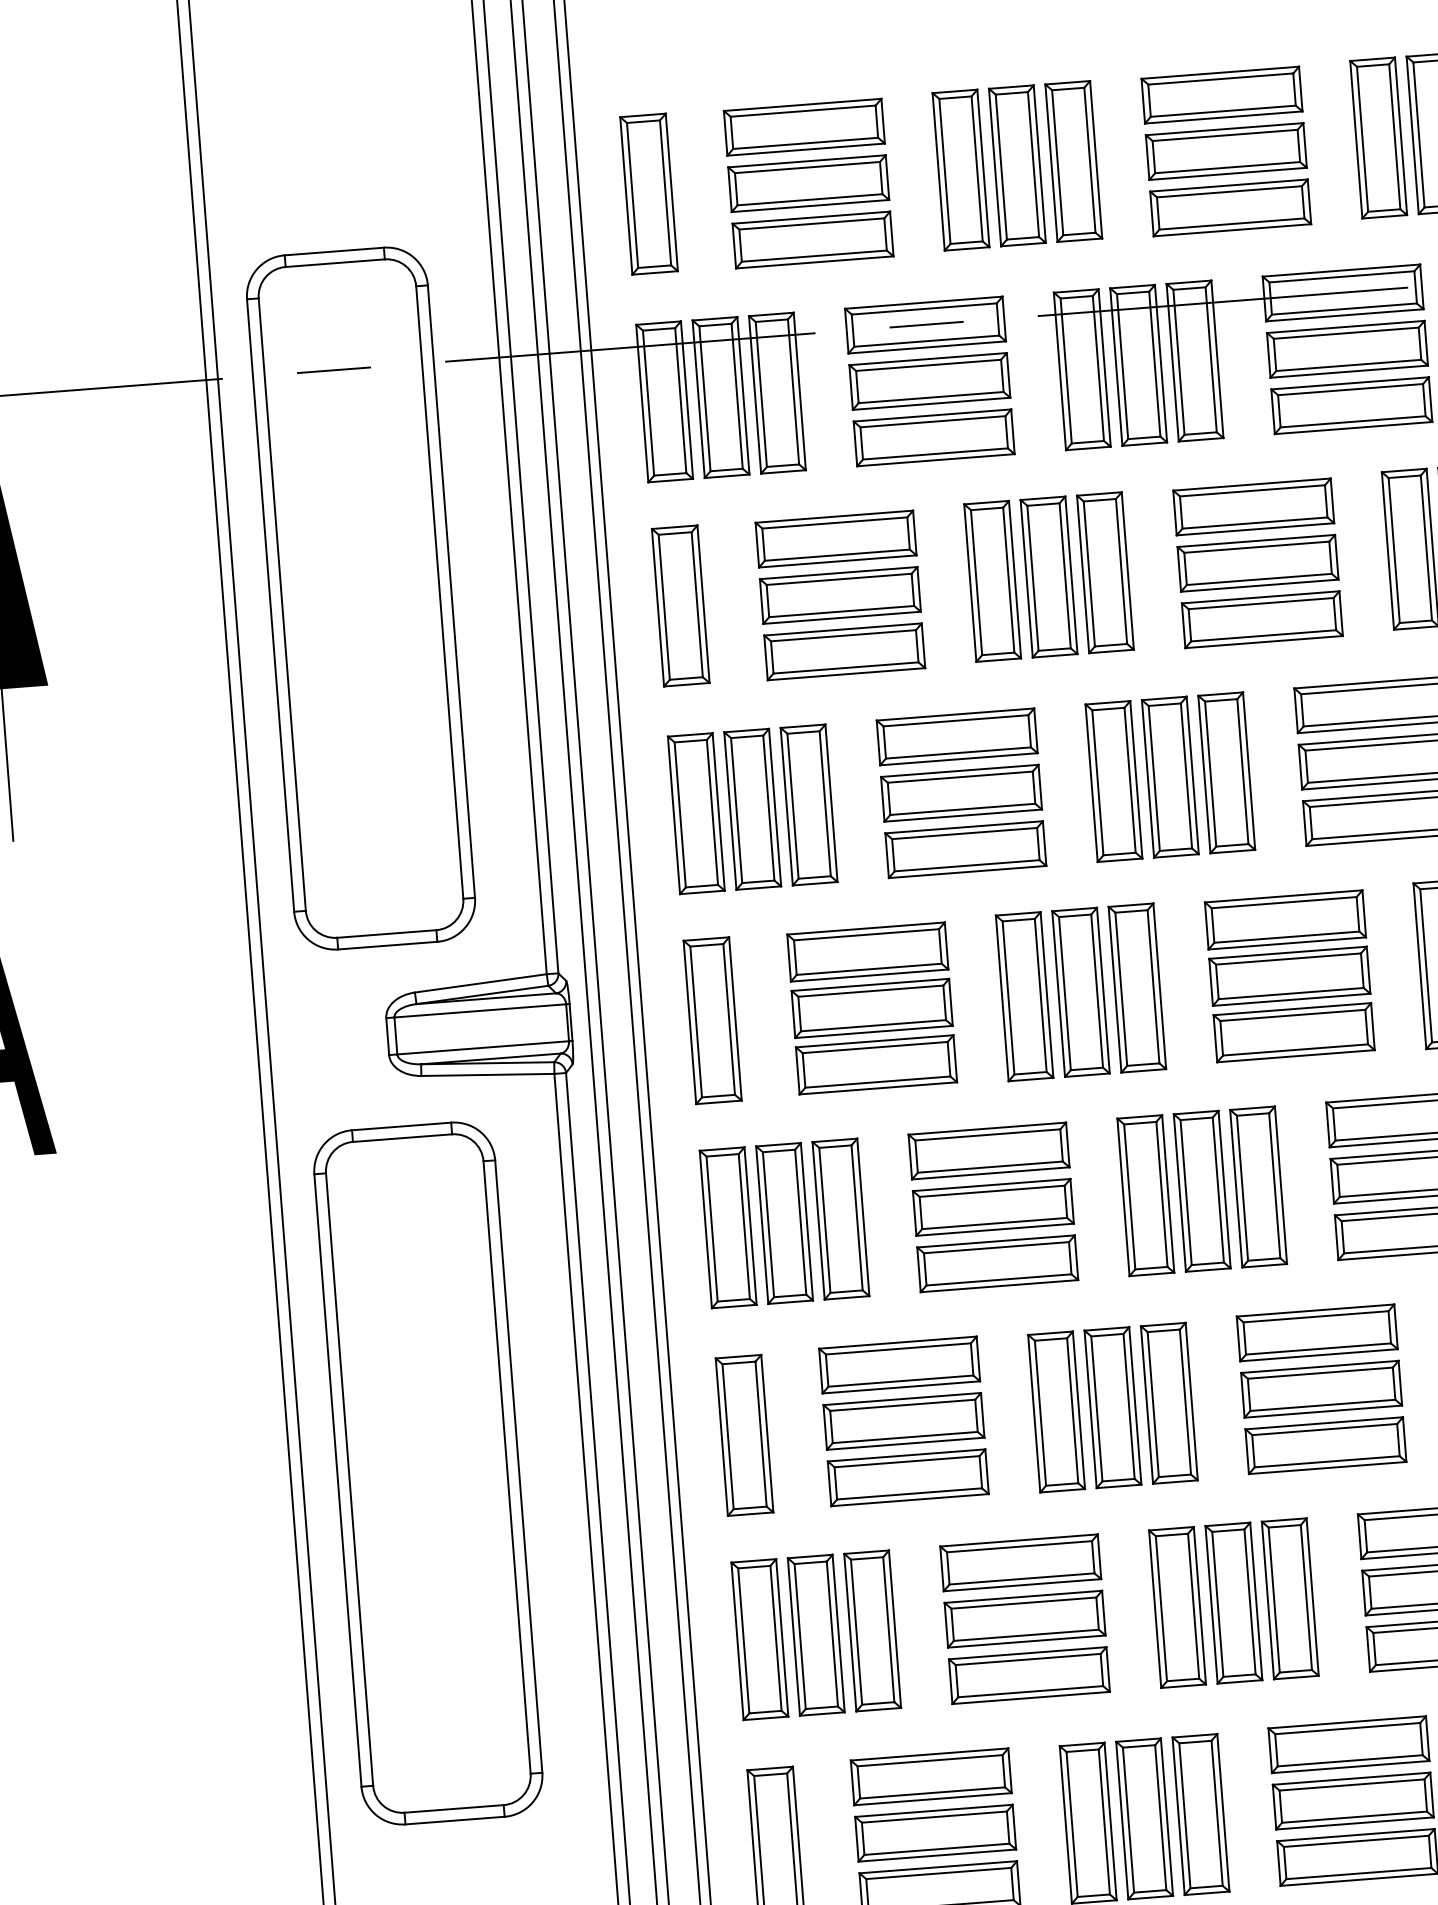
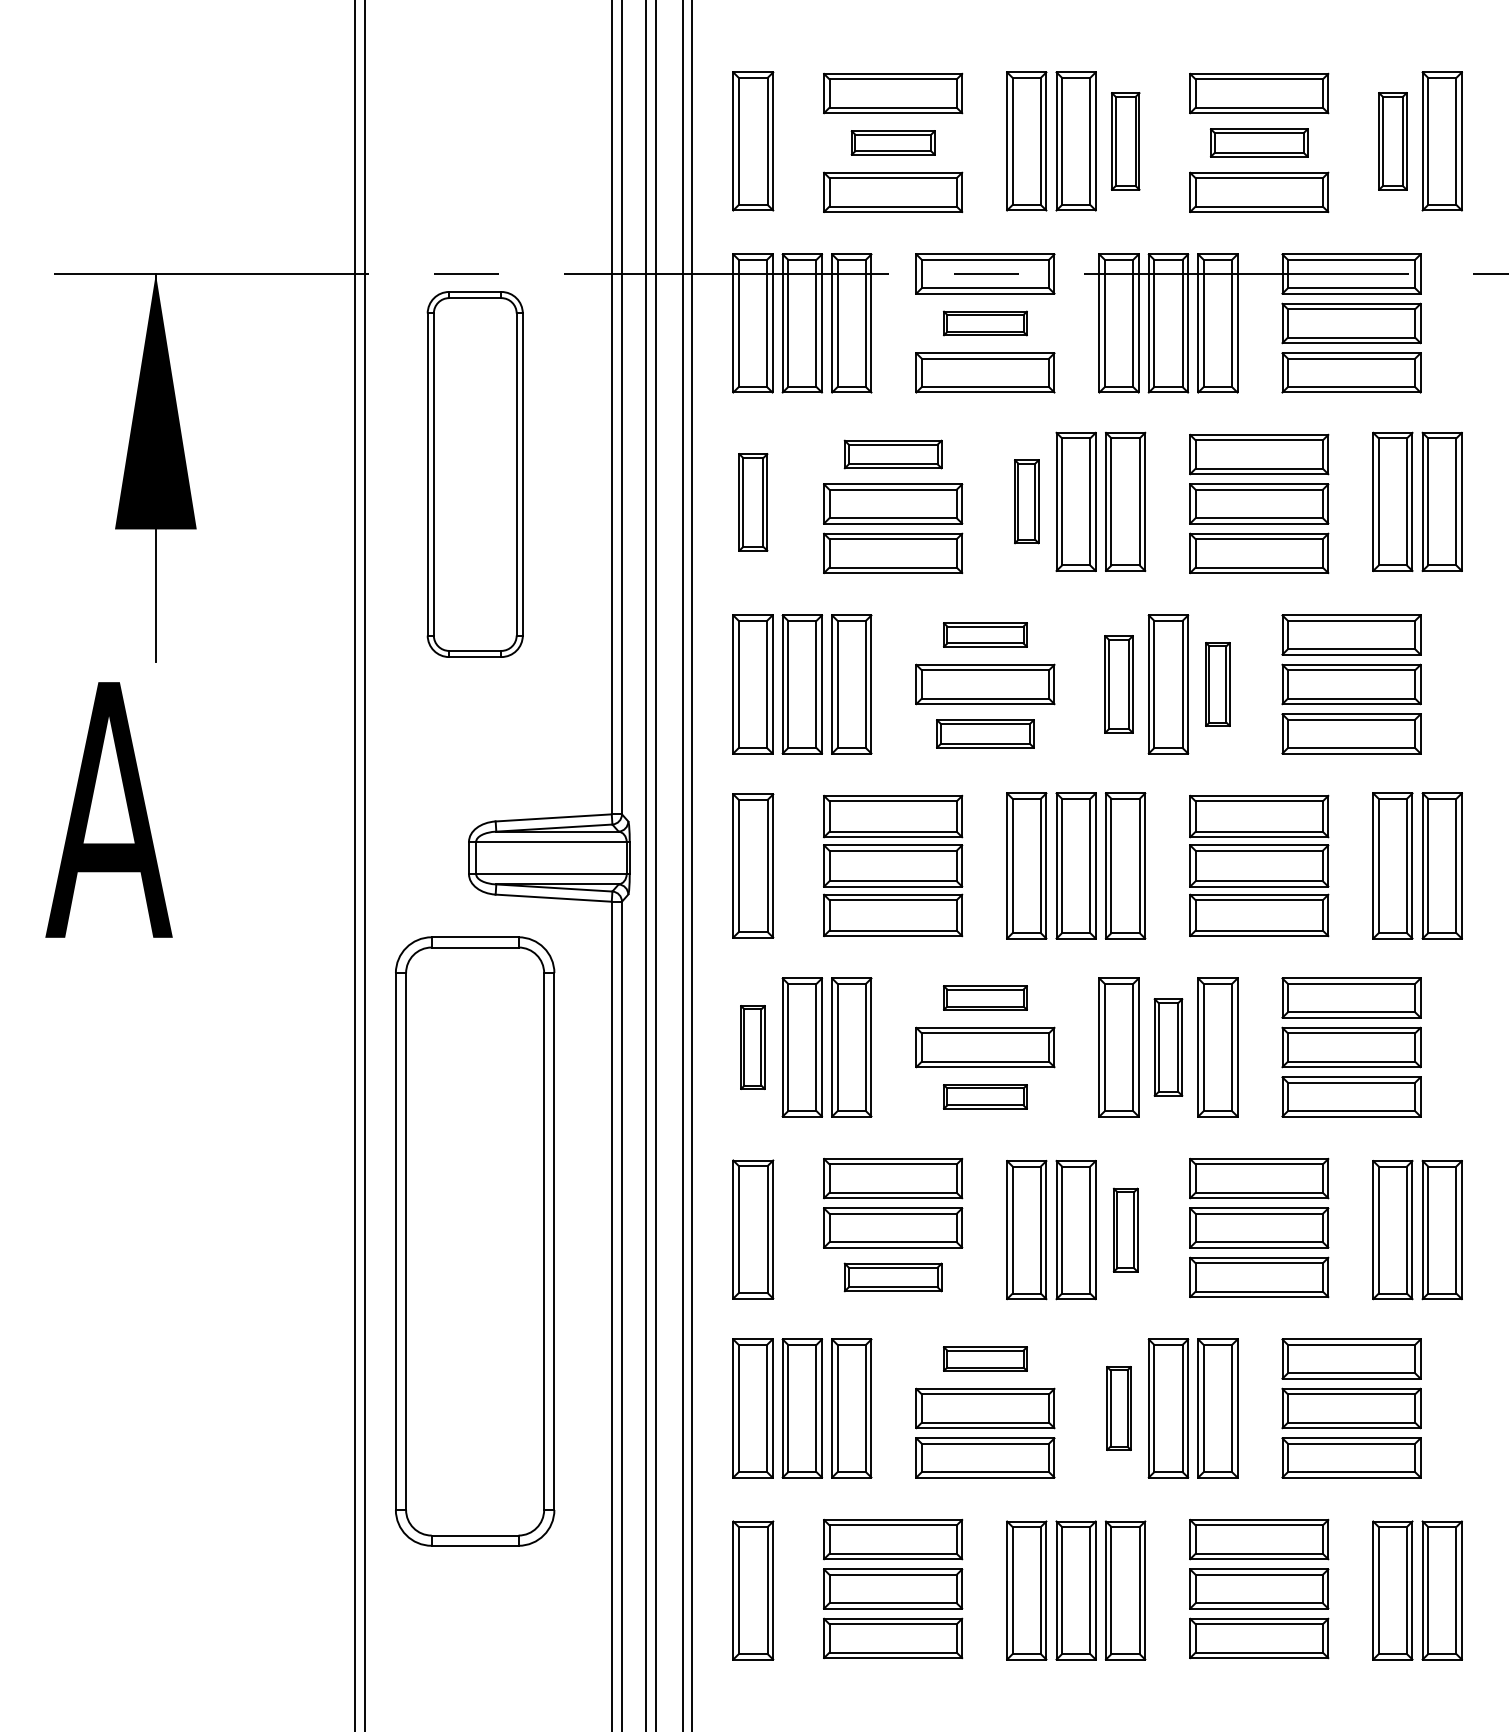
part: (1378, 138) -> (1392, 141), size x0.7
part: (1226, 150) -> (1259, 142), size x0.7
part: (1073, 161) -> (1125, 141), size x0.7
part: (809, 183) -> (893, 142), size x0.6
part: (929, 381) -> (985, 323), size x0.6
part: (836, 539) -> (893, 454), size x0.7
part: (992, 580) -> (1026, 501), size x0.6
part: (361, 598) -> (475, 474), size x0.6
part: (681, 606) -> (753, 502), size x0.7
part: (957, 736) -> (985, 634), size x0.6
part: (1226, 772) -> (1217, 684), size x0.6
part: (1113, 781) -> (1118, 684), size x0.7
part: (965, 849) -> (985, 733), size x0.7
part: (989, 1150) -> (985, 997), size x0.6
part: (1202, 1191) -> (1168, 1047), size x0.7
part: (727, 1227) -> (752, 1047), size x0.6
part: (997, 1263) -> (985, 1096), size x0.6
part: (1169, 1403) -> (1125, 1230), size x0.6
part: (908, 1477) -> (893, 1277), size x0.7
part: (1020, 1562) -> (985, 1358), size x0.6
part: (1176, 1607) -> (1118, 1408), size x0.6

